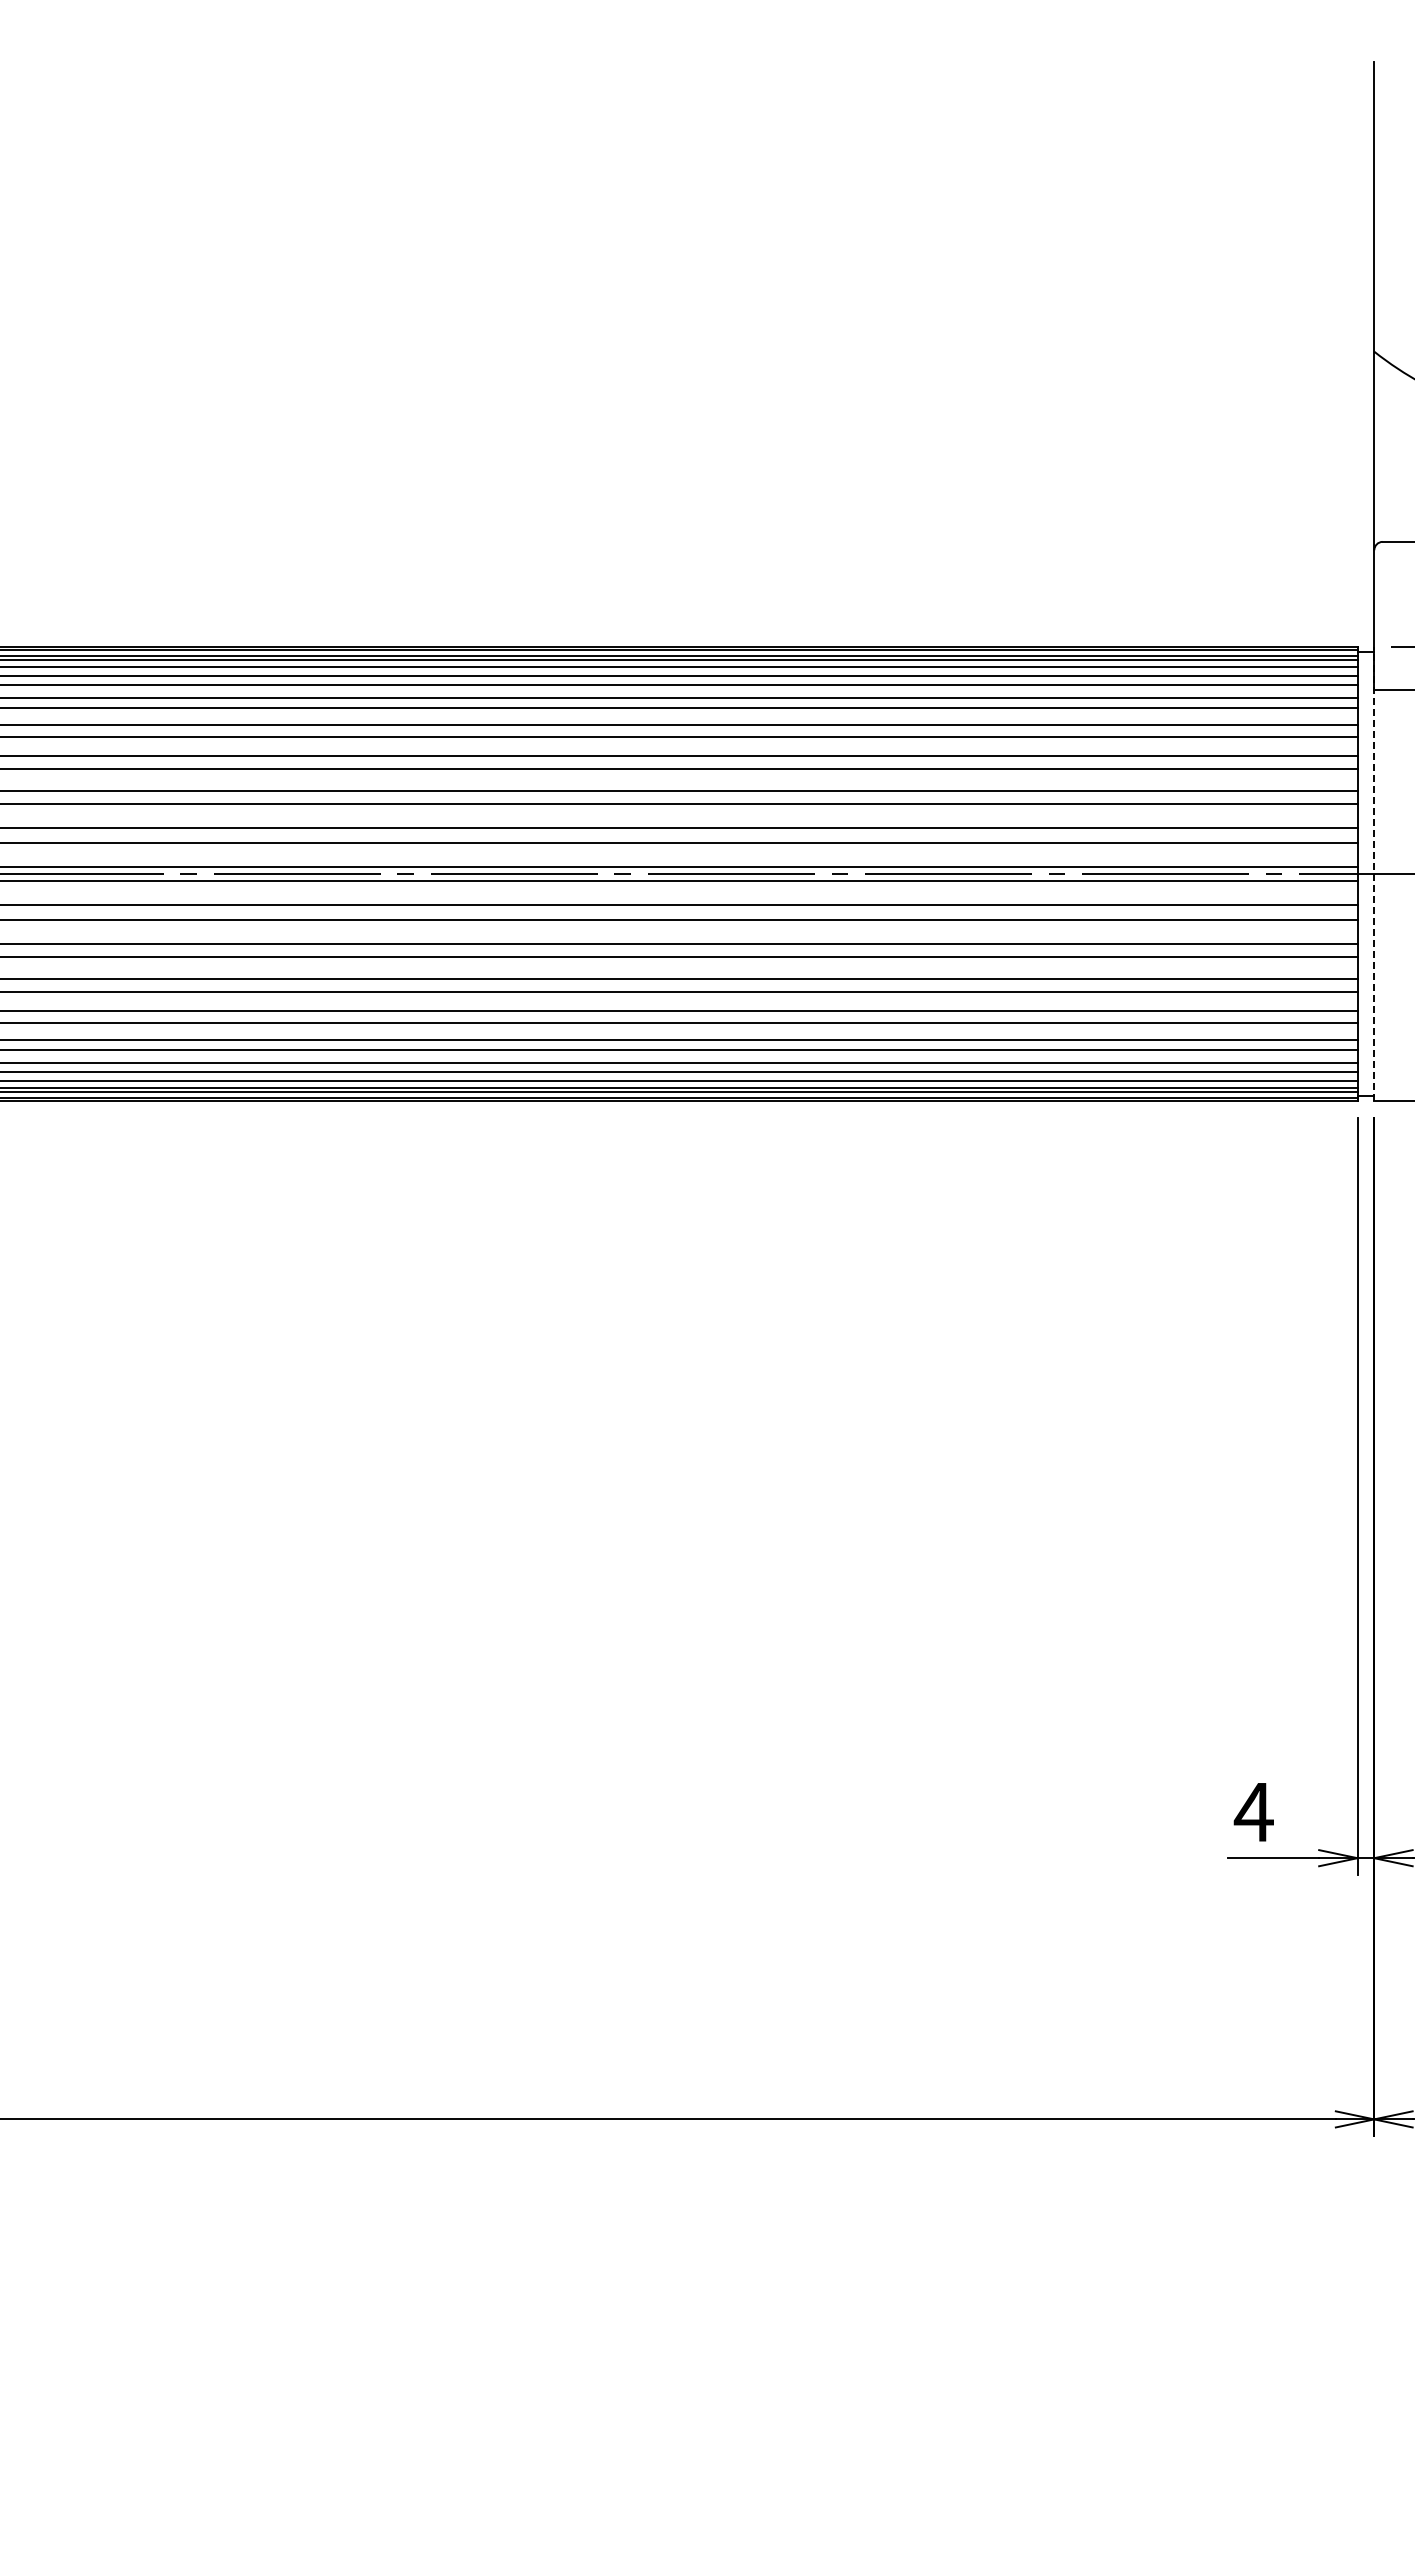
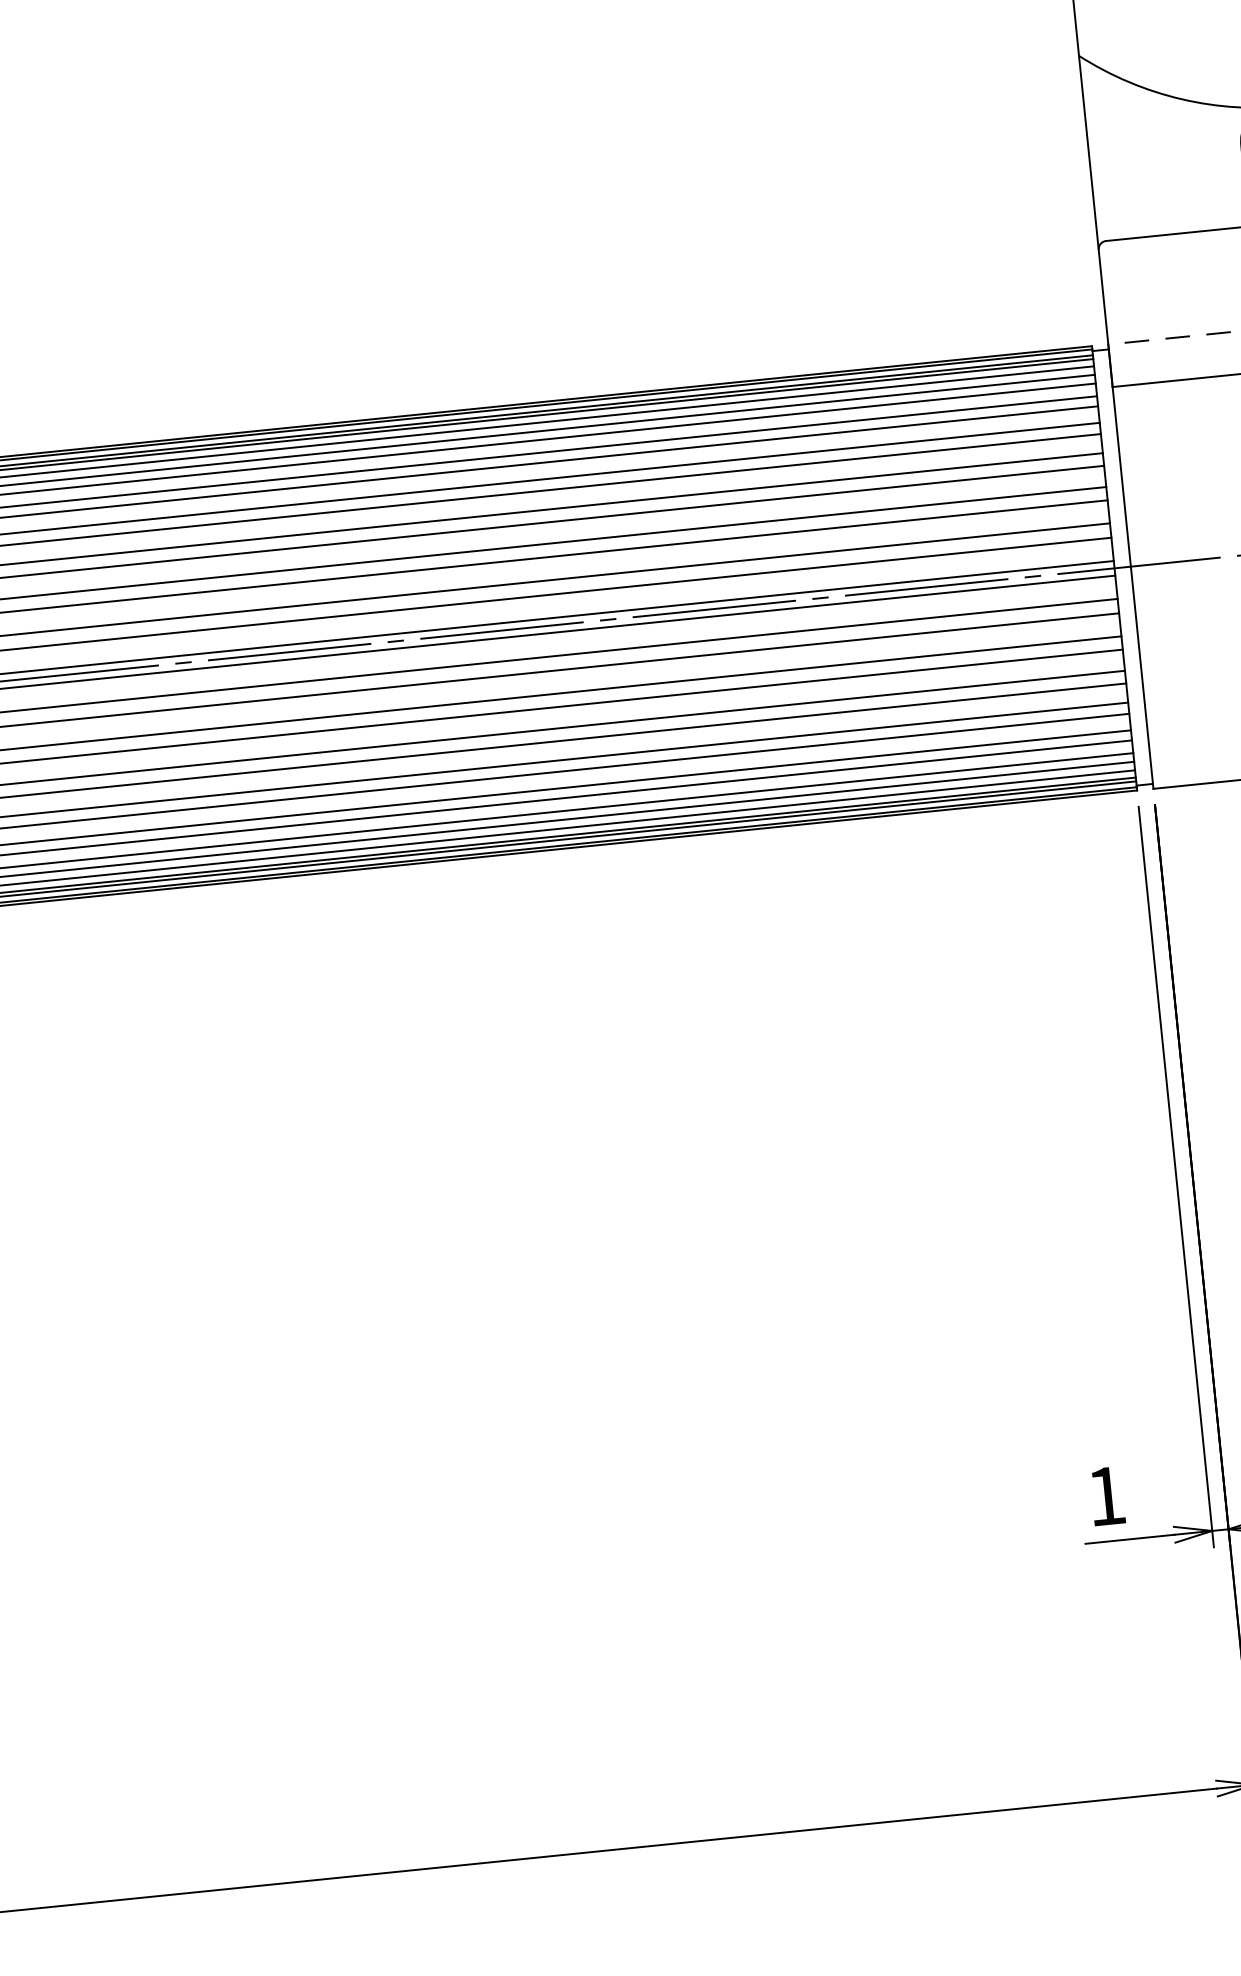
line: (1374, 873) -> (1131, 566), dashed -> solid
text: (1253, 1812) -> (1105, 1496), 4 -> 1

